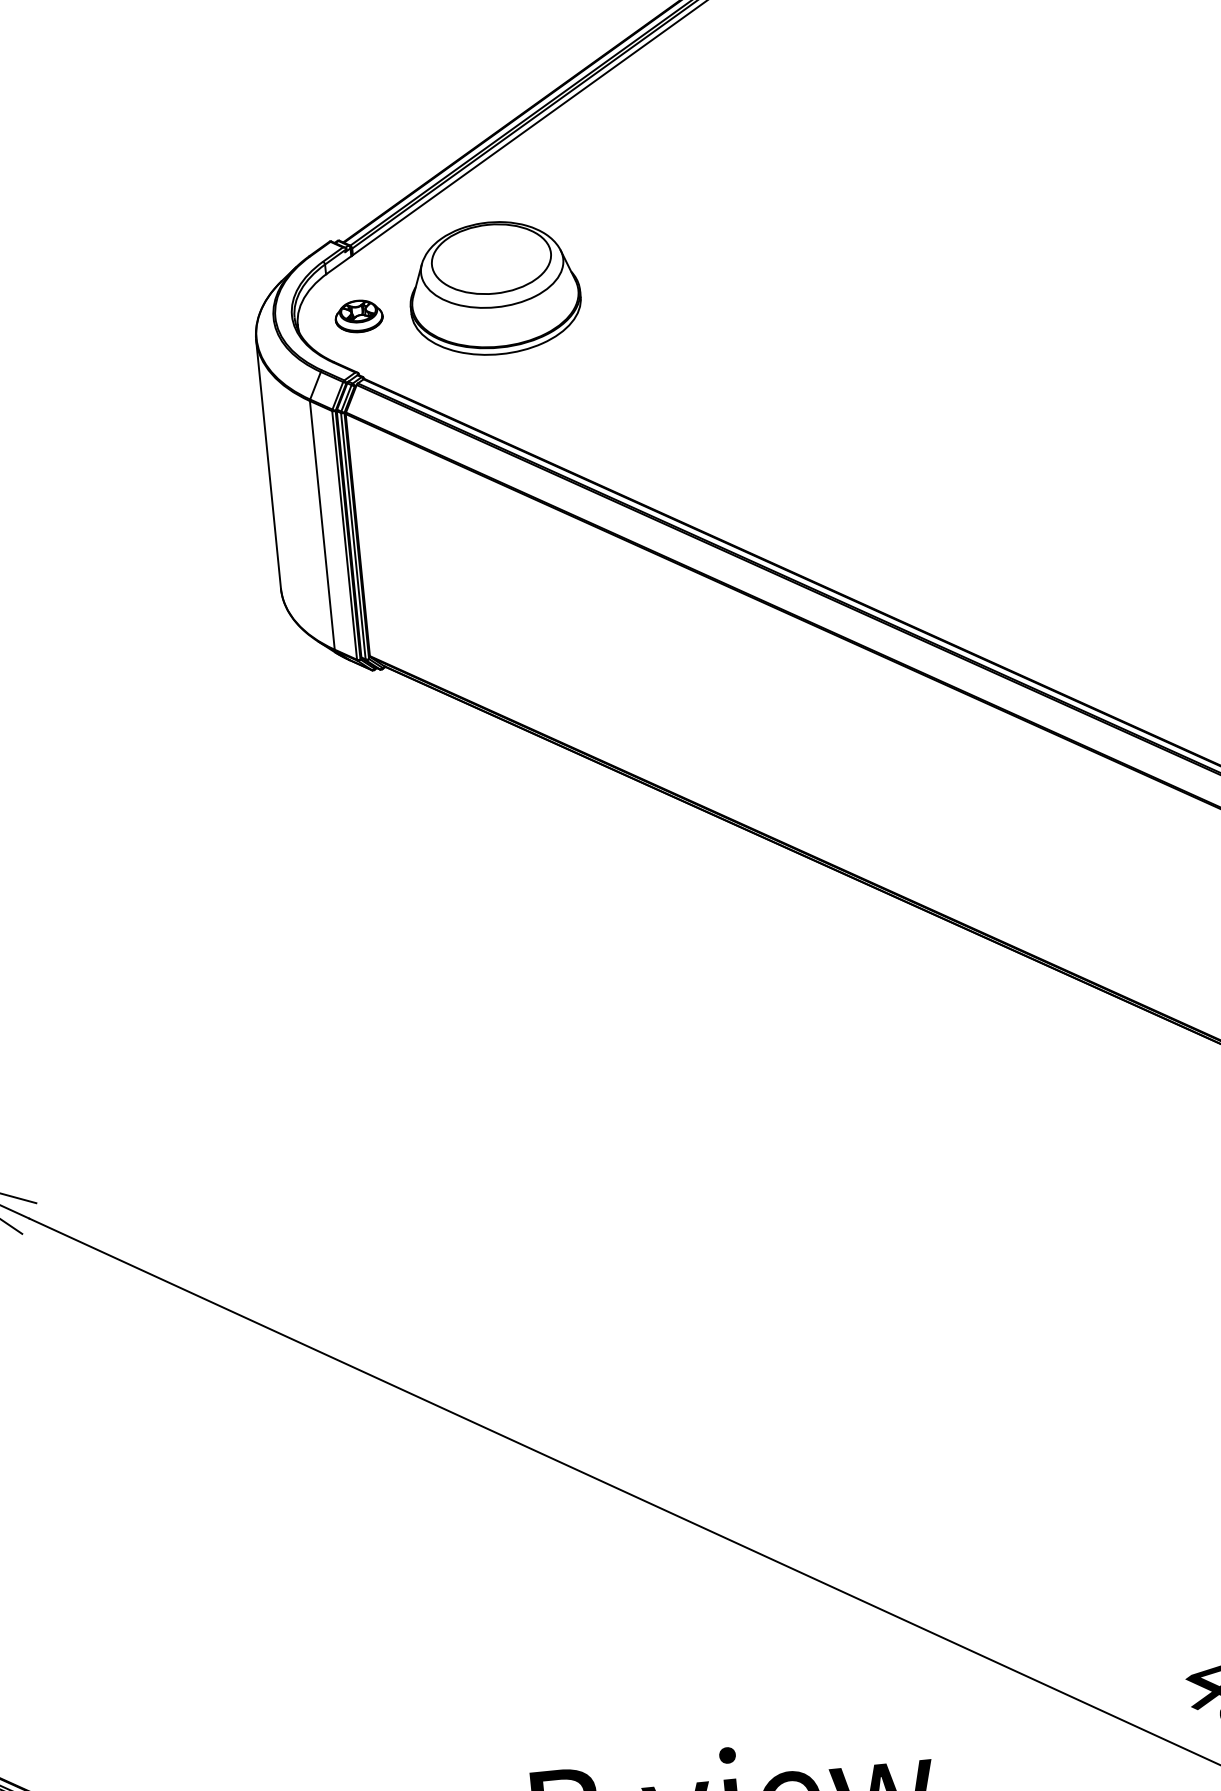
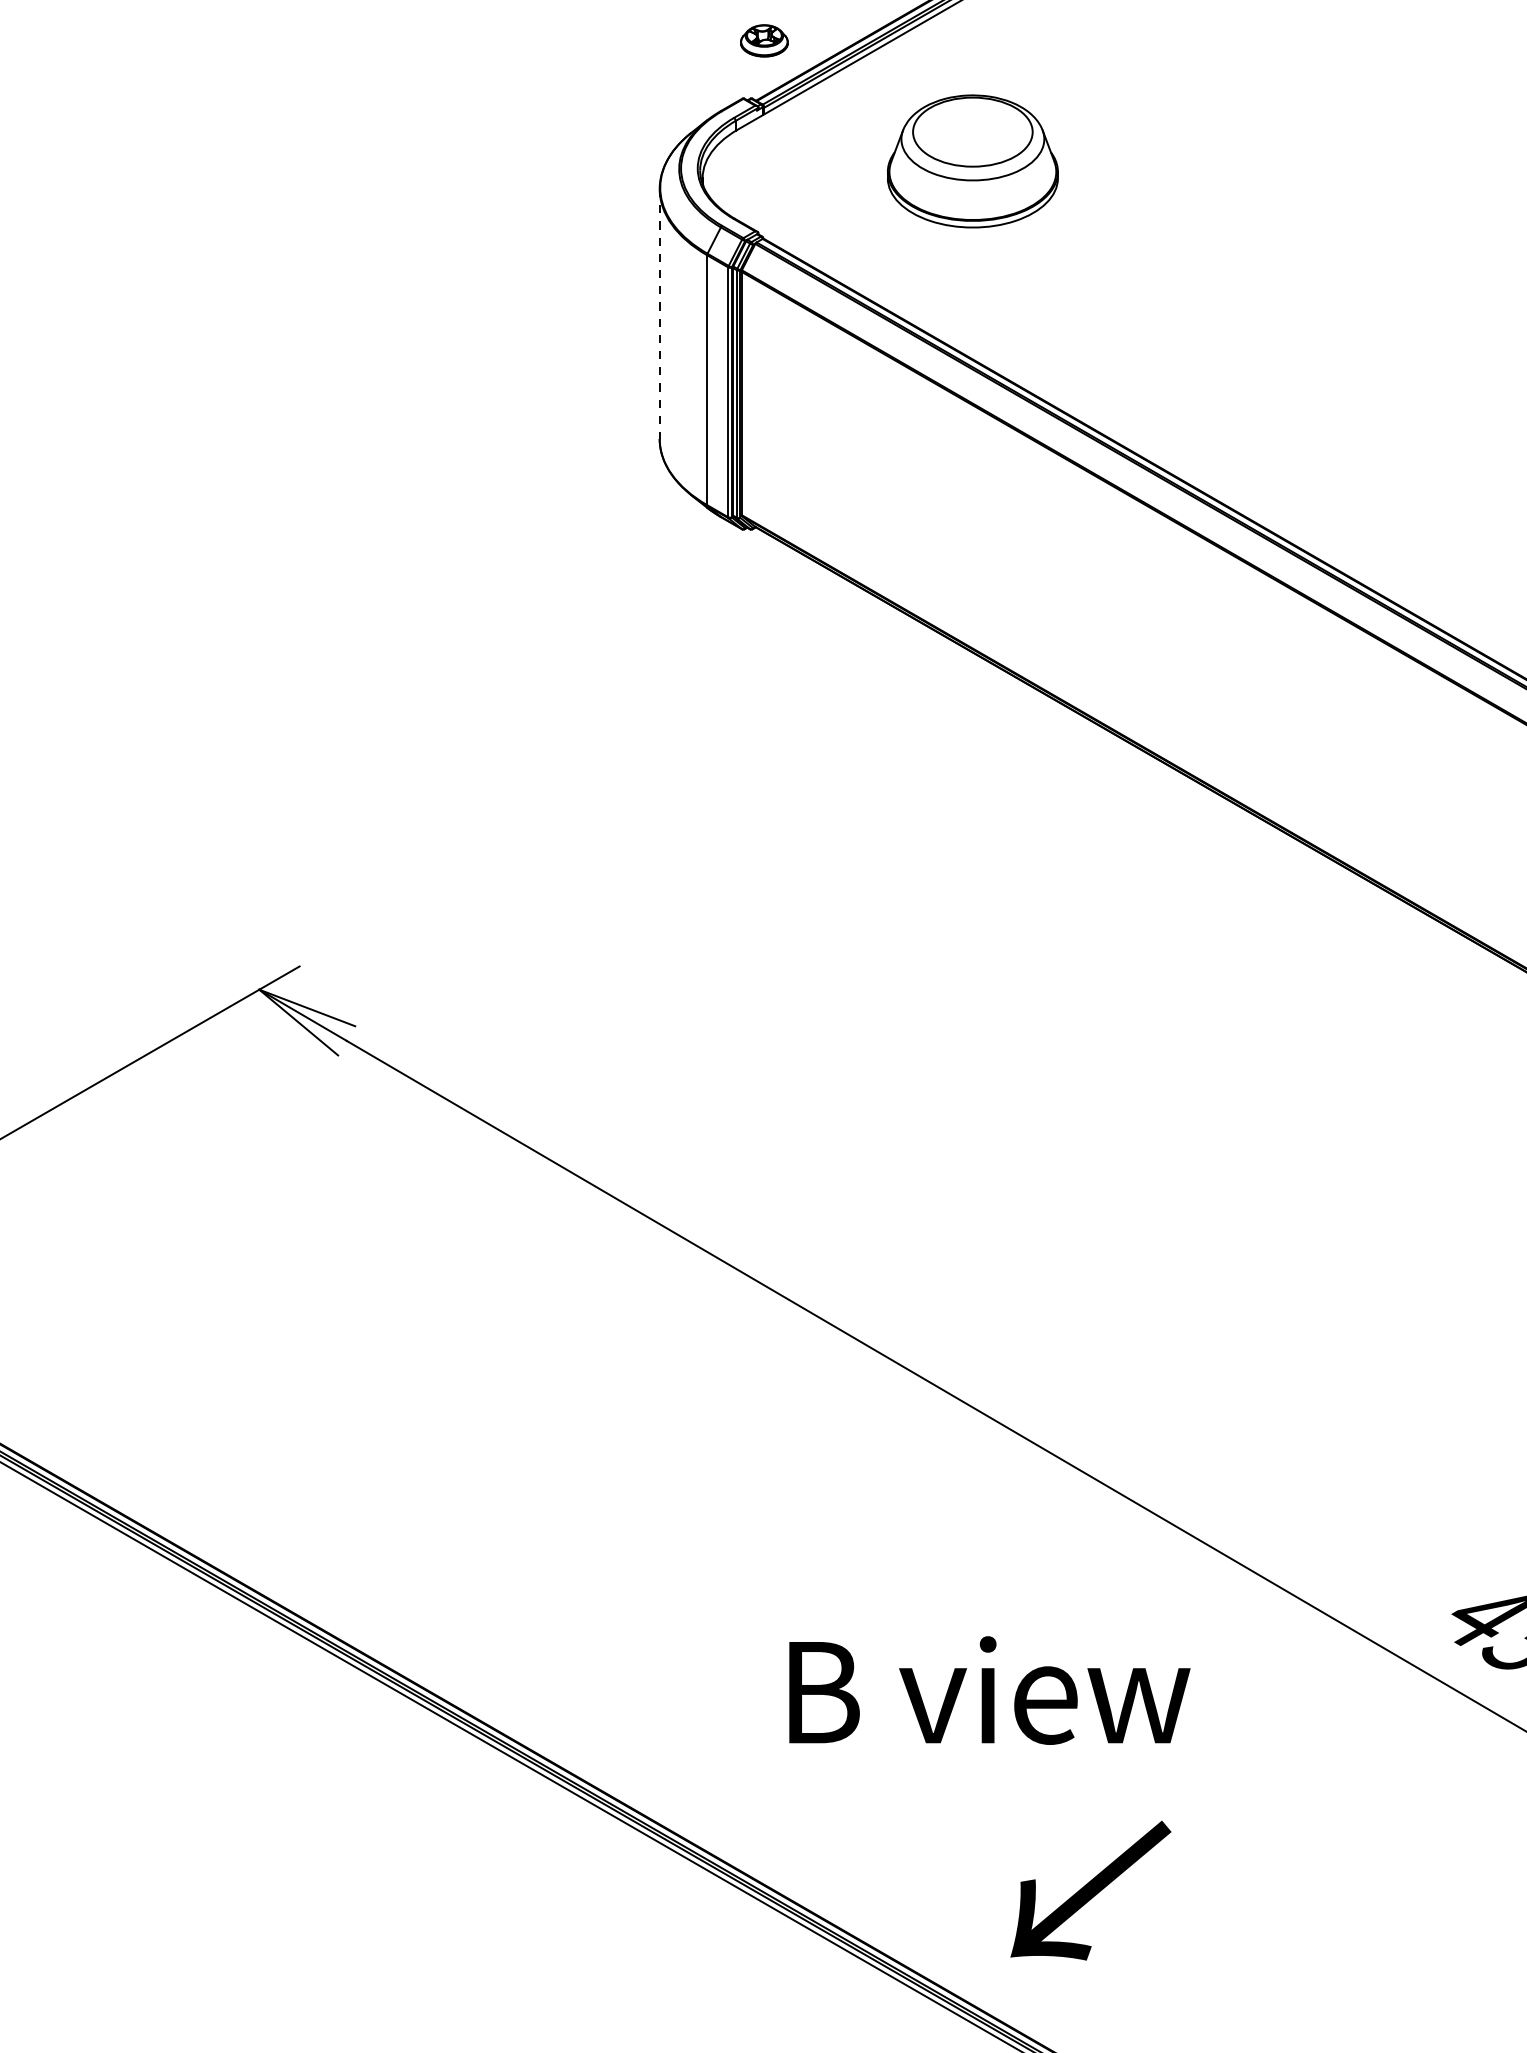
part: (494, 288) -> (972, 161), moved
part: (359, 315) -> (764, 40), moved
line: (268, 464) -> (659, 314), solid -> dashed

